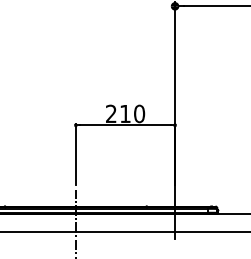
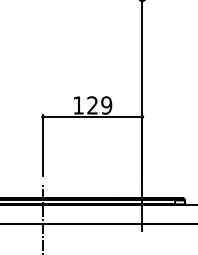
text: (125, 113) -> (92, 105), 210 -> 129

